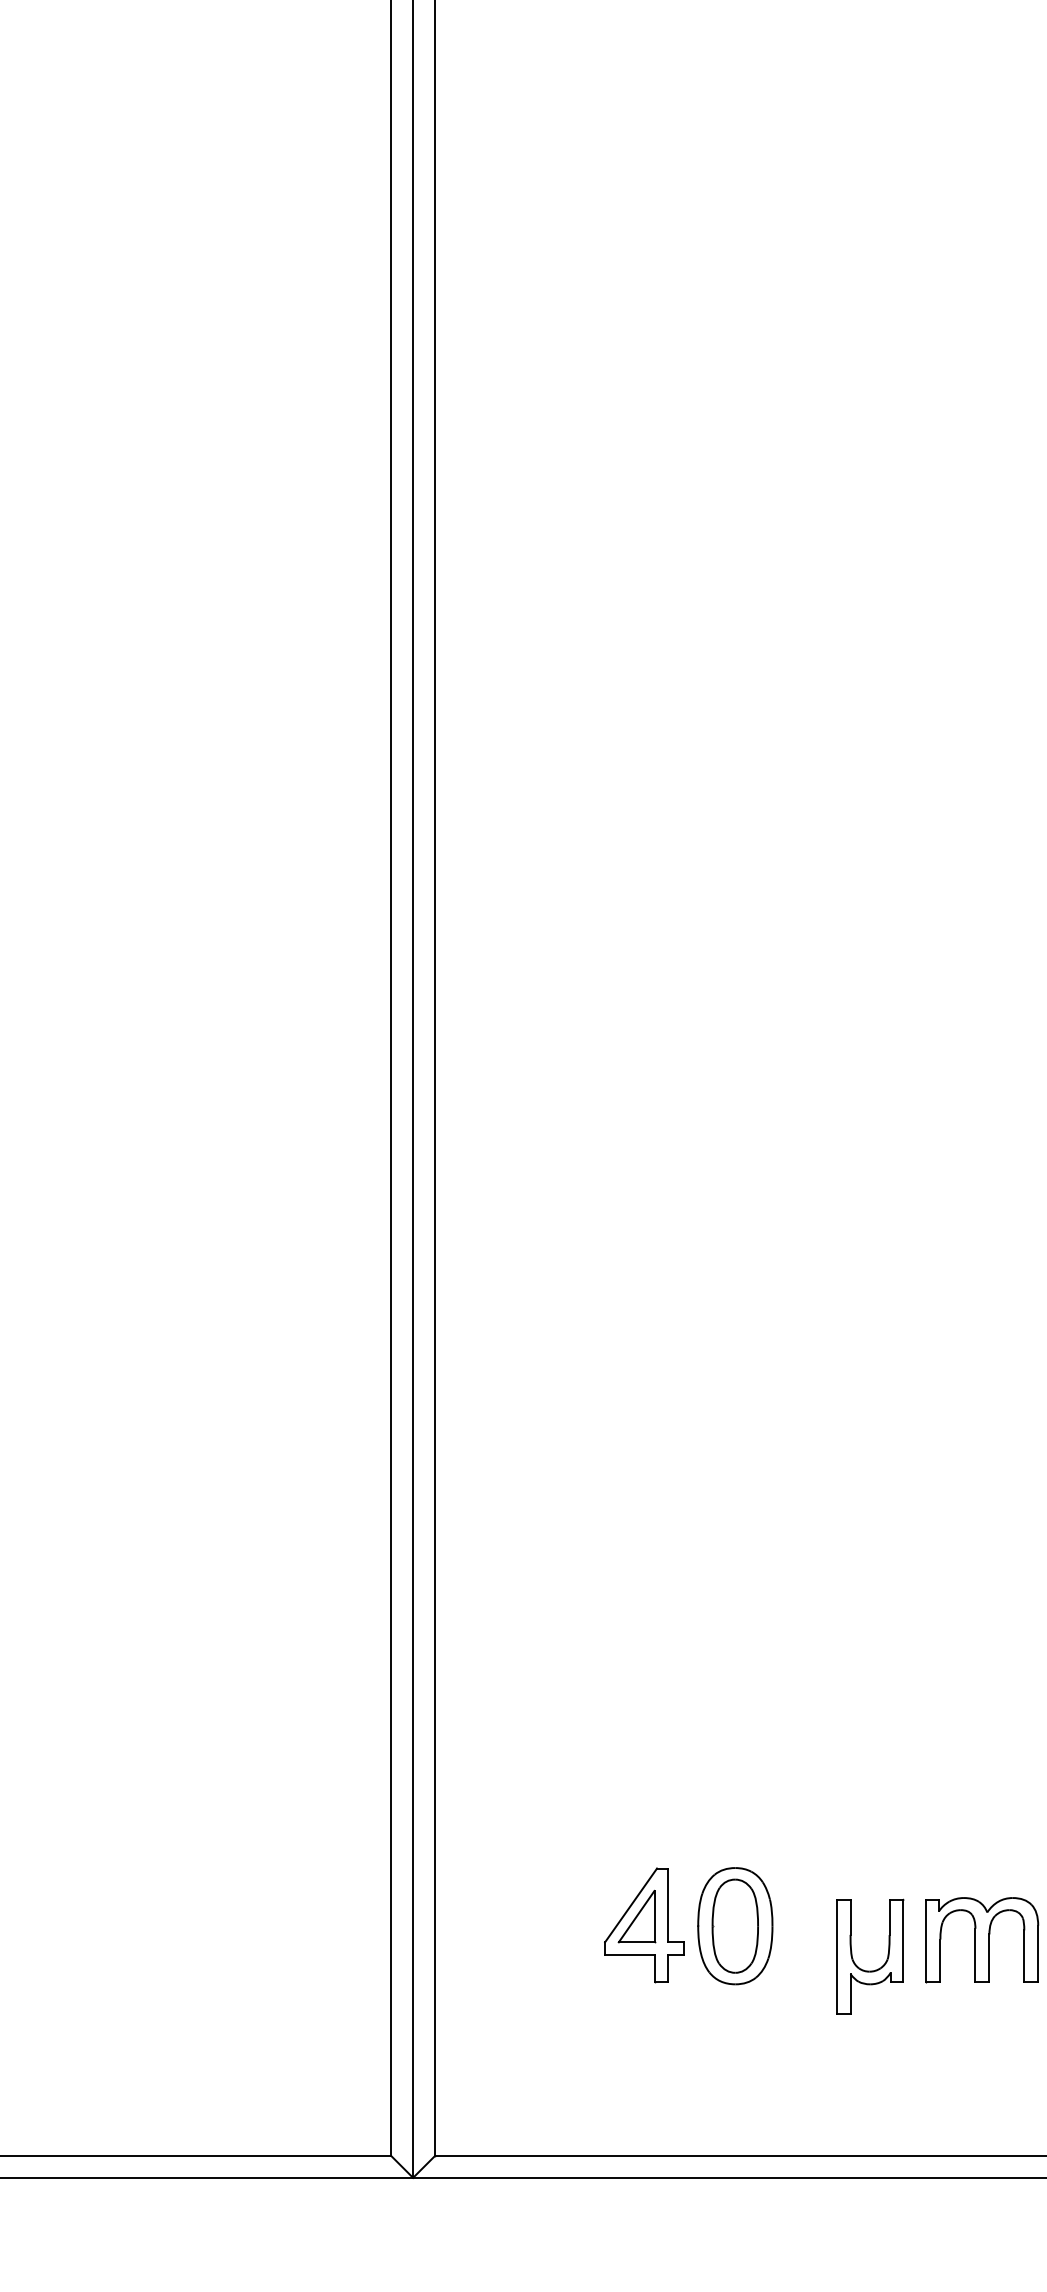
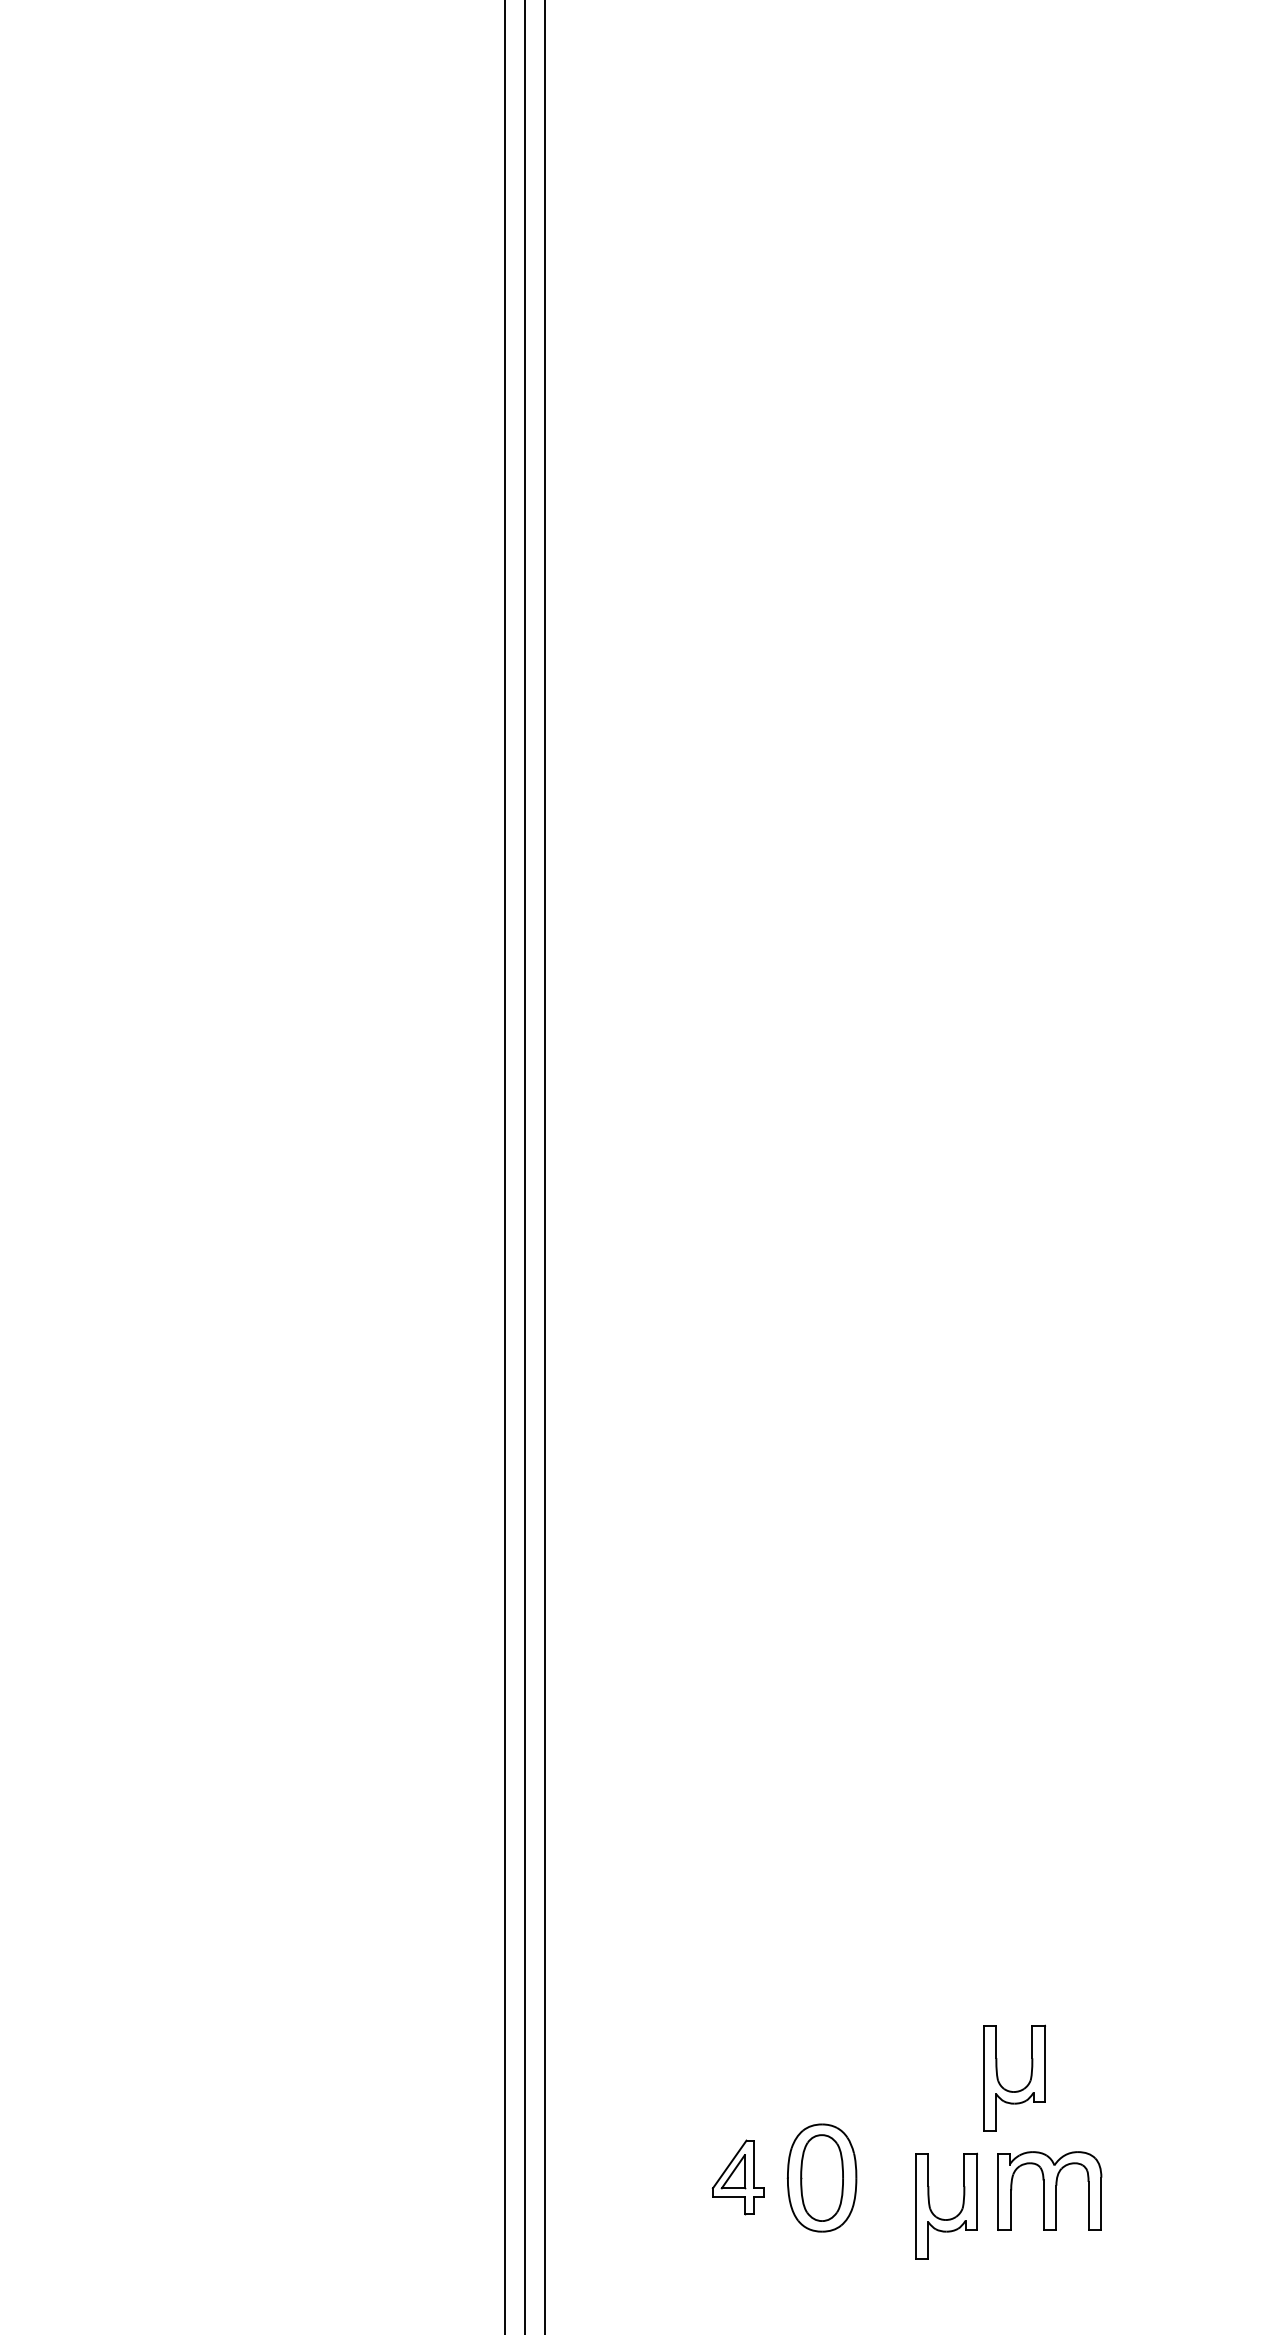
part: (946, 1831) -> (1016, 2090), added
part: (644, 1925) -> (738, 2177), size x0.7

